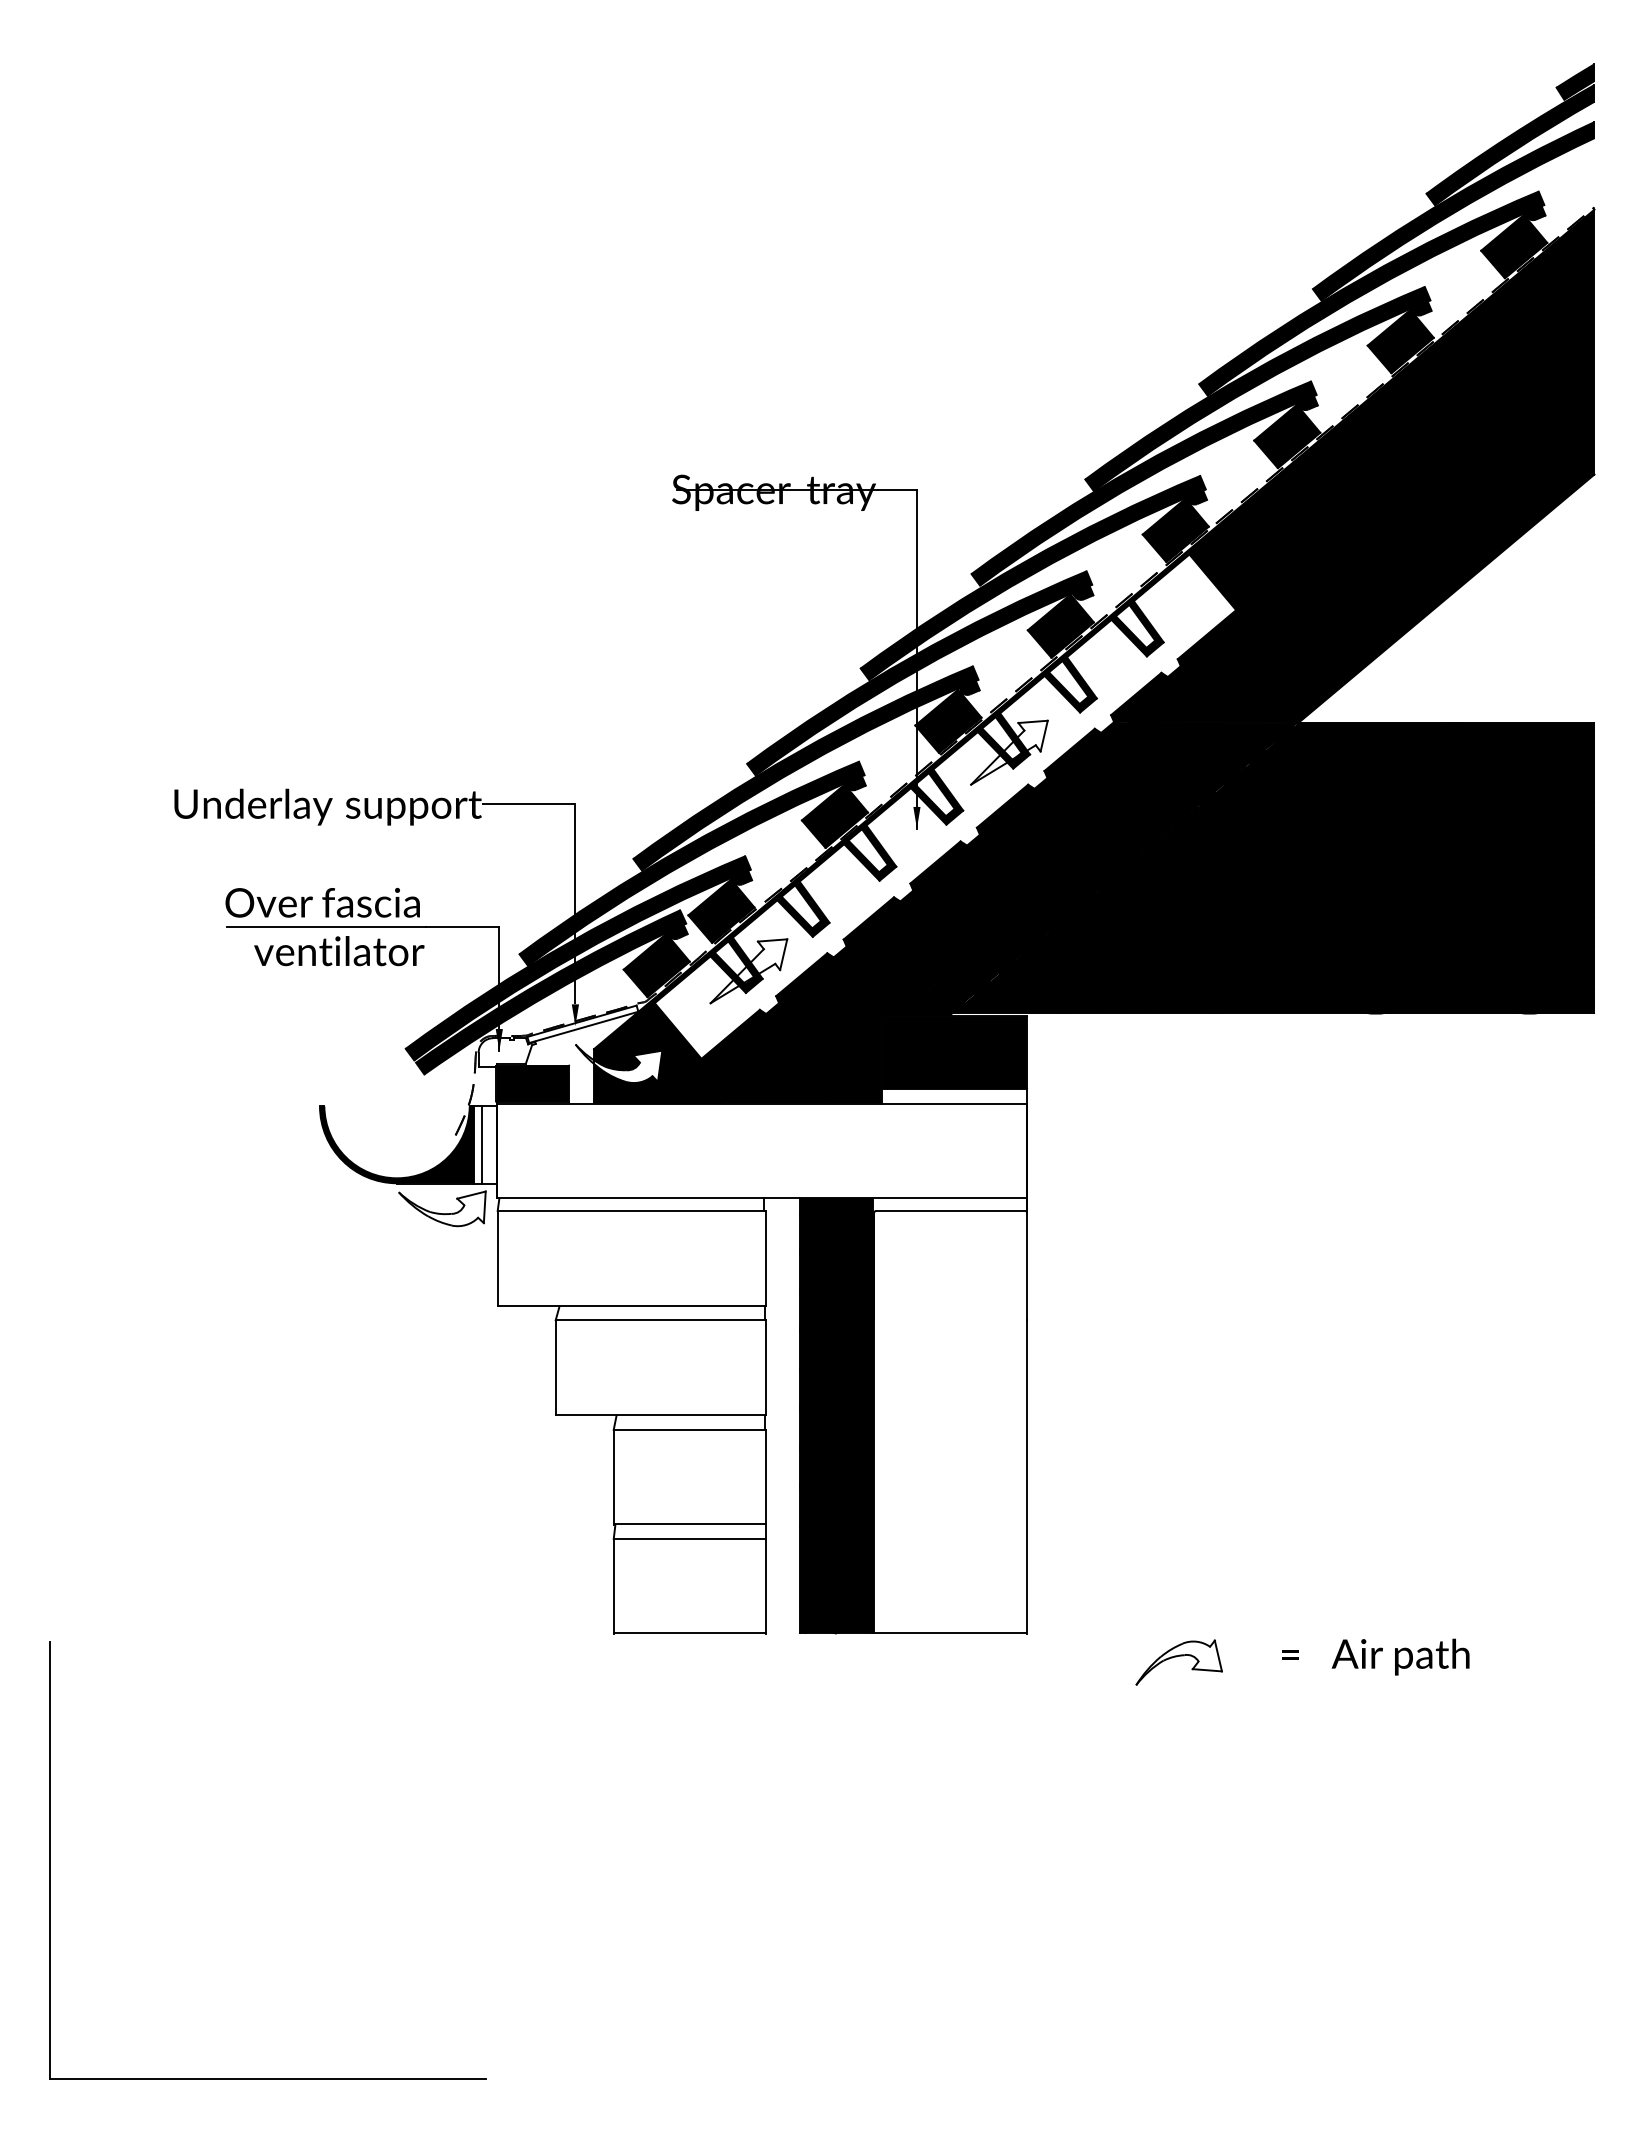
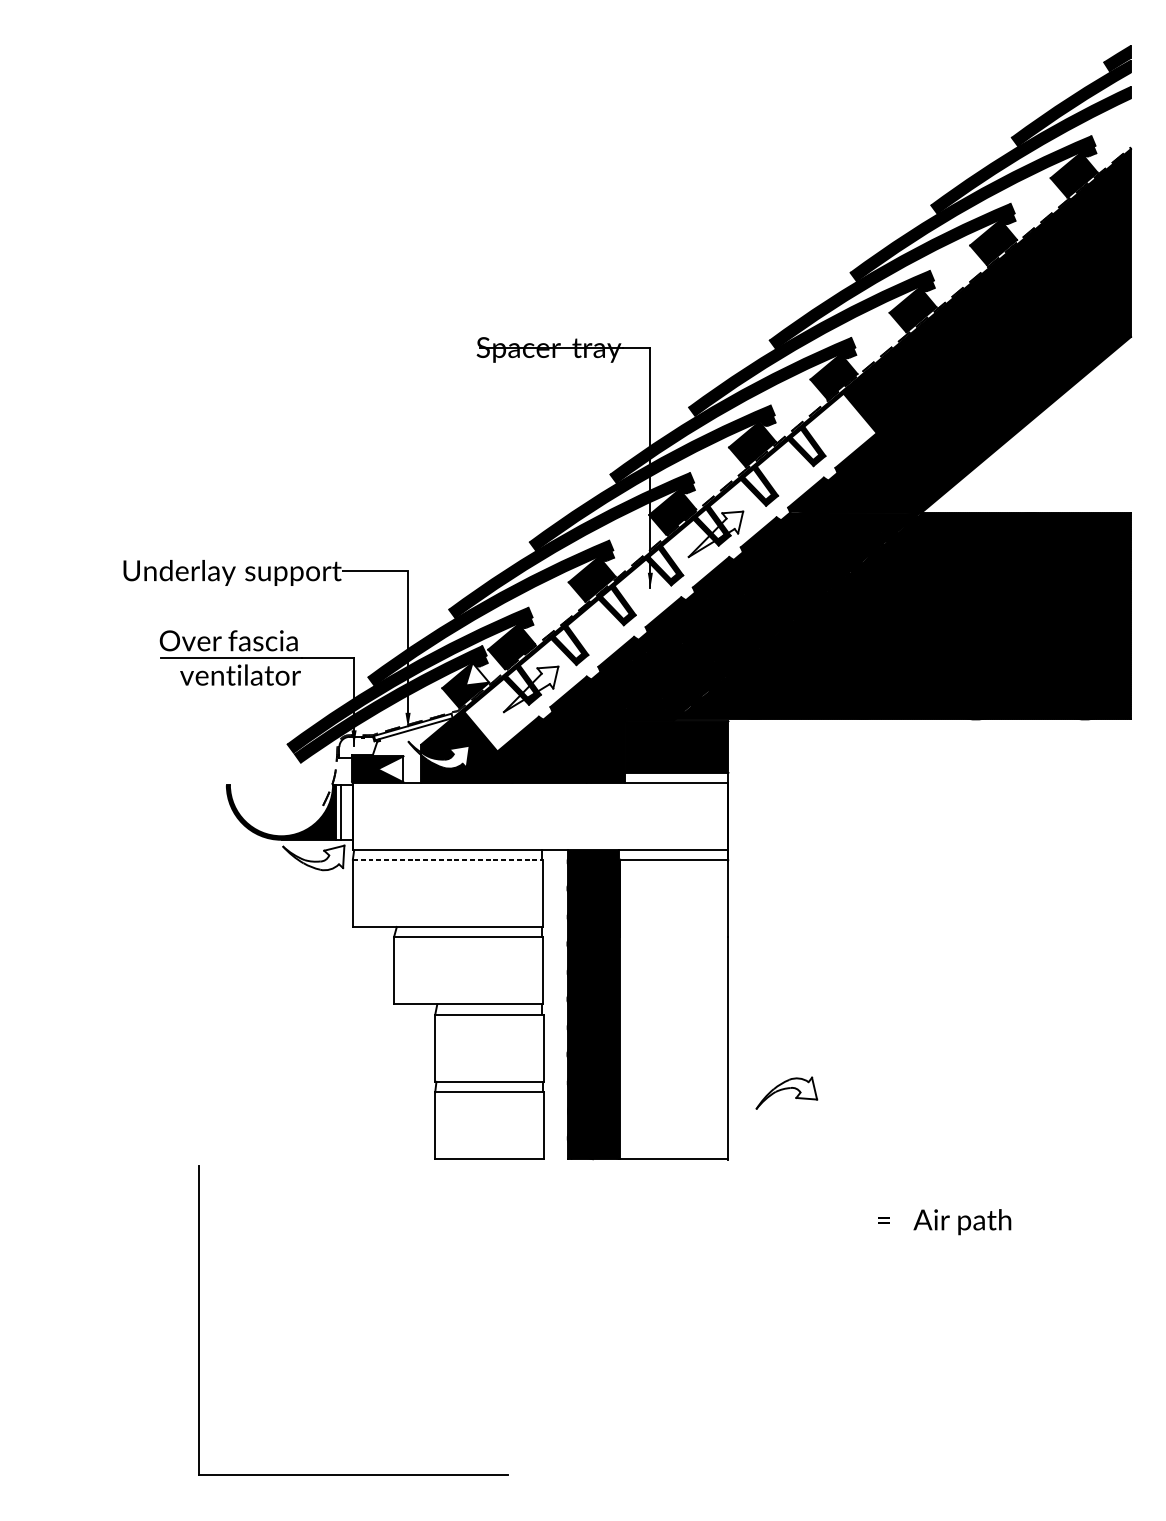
fill: (672, 949) -> (476, 673), removed
fill: (550, 1083) -> (390, 769), removed
line: (632, 1211) -> (448, 859), solid -> dashed
text: (1375, 1656) -> (944, 1221), moved
part: (1178, 1662) -> (786, 1093), moved
part: (50, 1860) -> (199, 1320), moved

